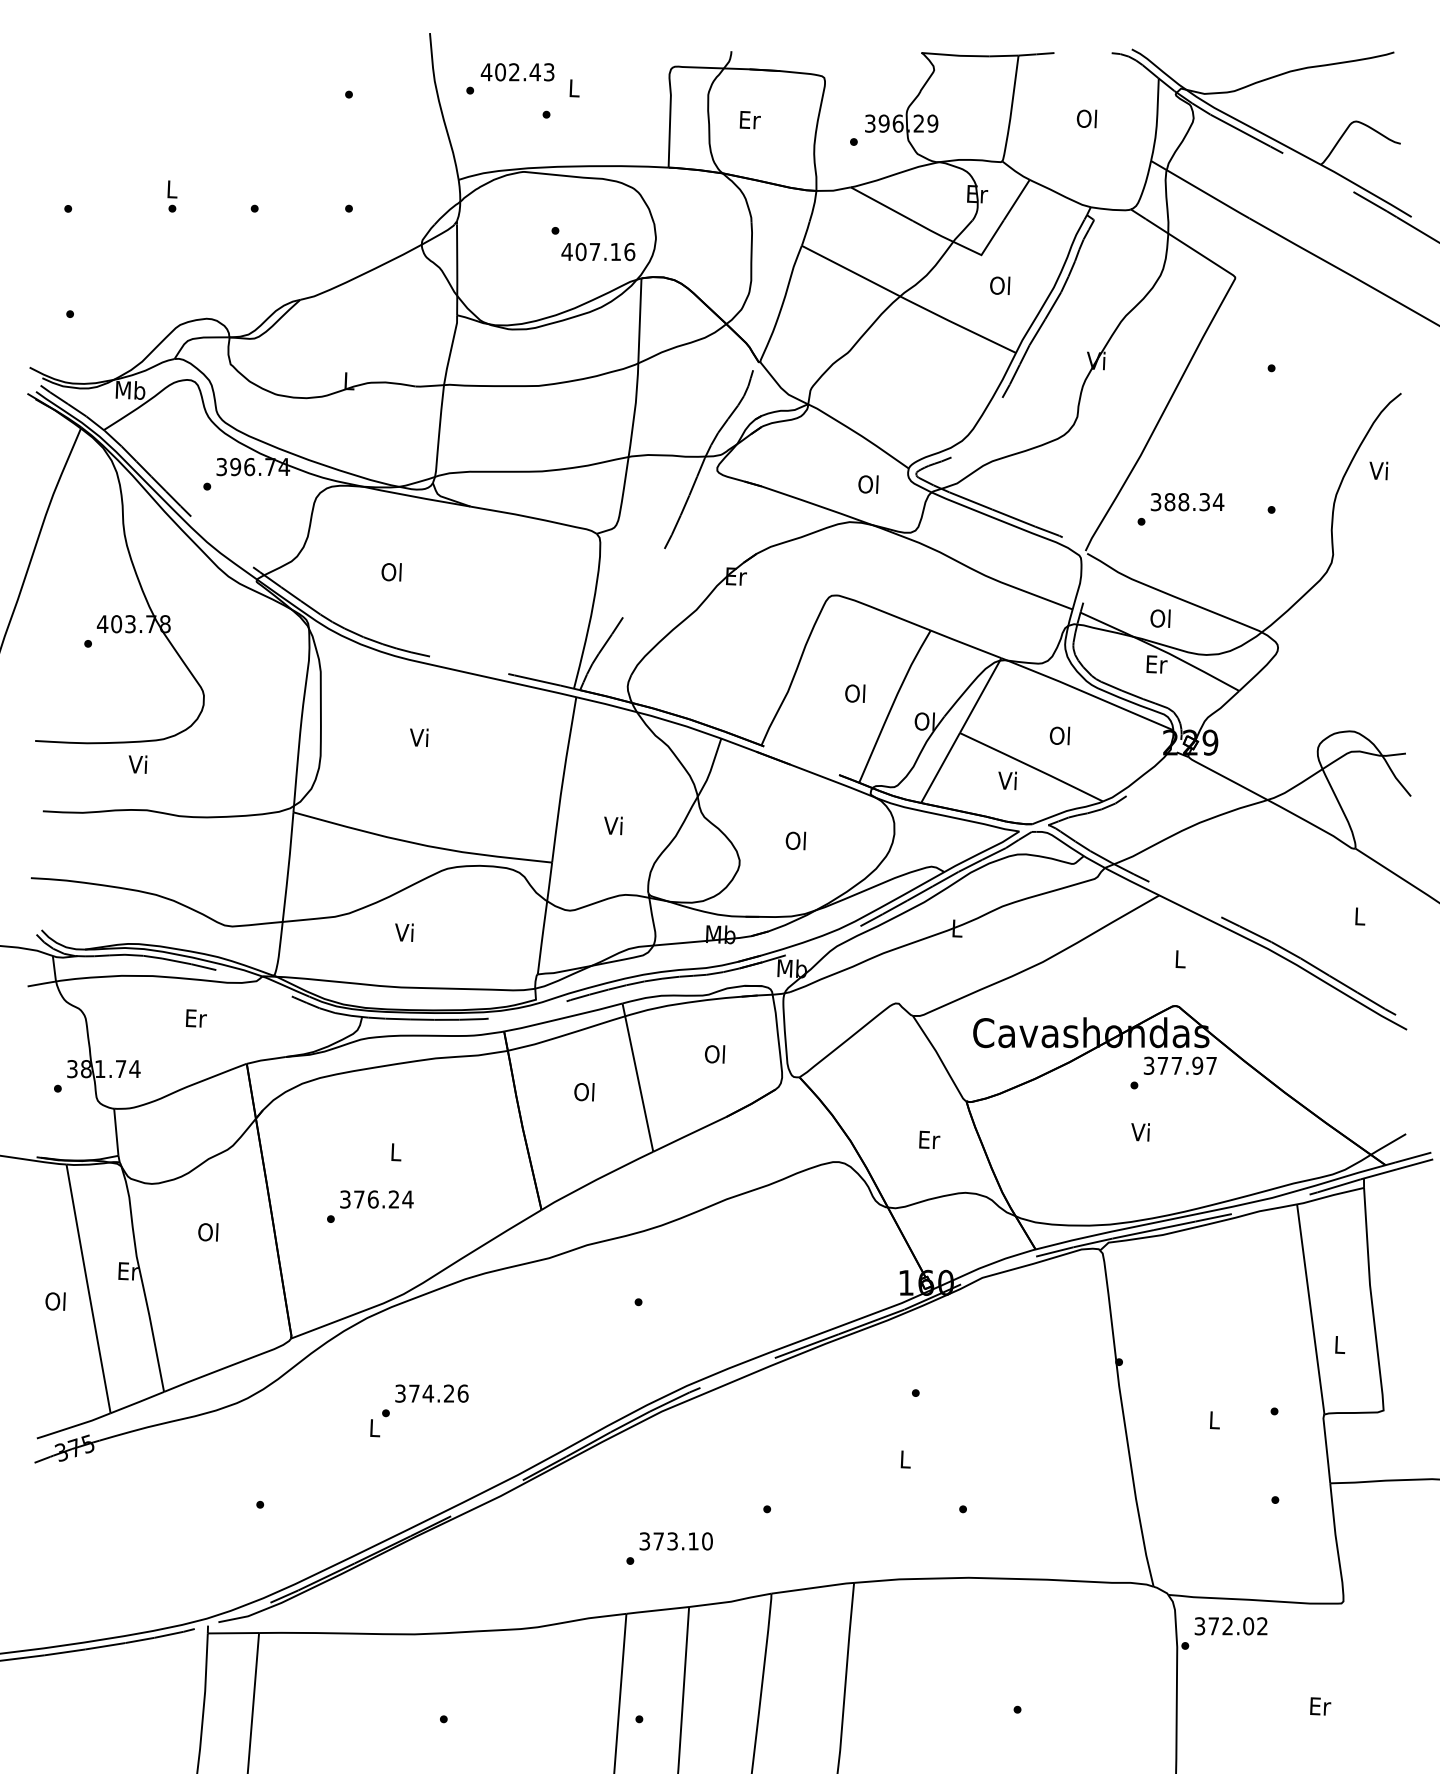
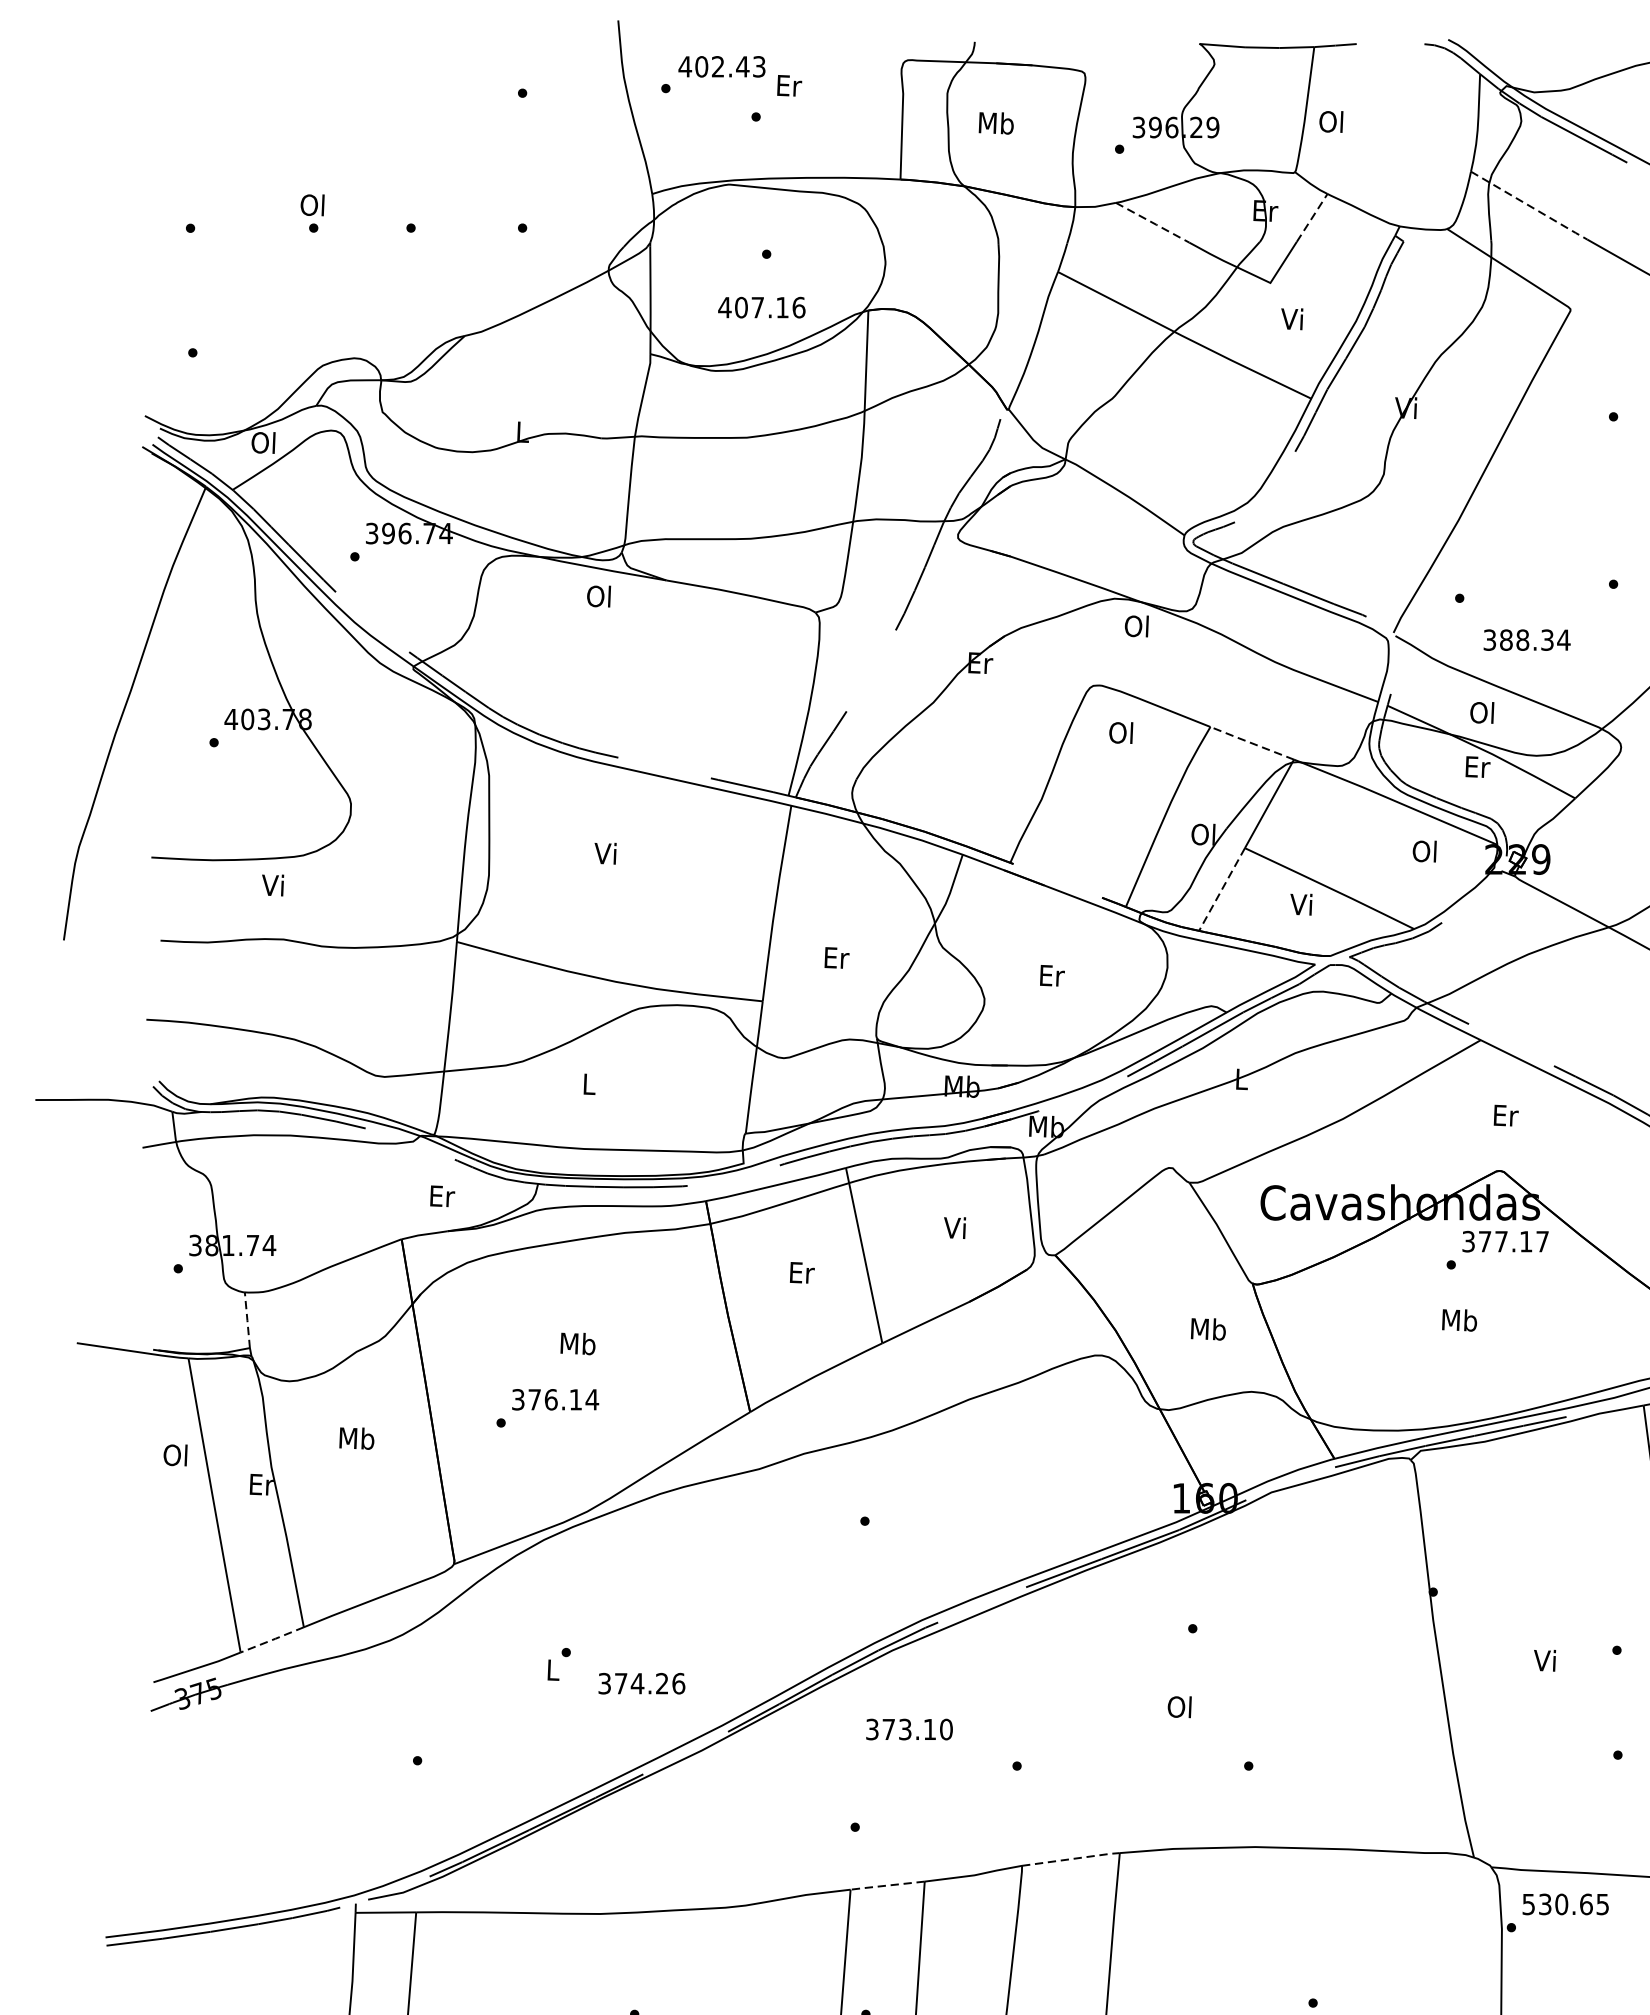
text: (574, 88) -> (789, 85), L -> Er
text: (1087, 118) -> (1331, 121), moved
text: (749, 119) -> (996, 122), Er -> Mb
text: (171, 189) -> (312, 205), L -> Ol
line: (1200, 189) -> (1529, 205), solid -> dashed
line: (1017, 199) -> (1313, 217), solid -> dashed
line: (882, 204) -> (1153, 223), solid -> dashed
text: (598, 251) -> (761, 307), moved
text: (1000, 285) -> (1292, 318), Ol -> Vi
text: (130, 390) -> (264, 443), Mb -> Ol
text: (868, 484) -> (1136, 626), moved
text: (1187, 502) -> (1527, 640), moved
text: (391, 572) -> (598, 596), moved
line: (965, 644) -> (1251, 743), solid -> dashed
text: (855, 693) -> (1121, 732), moved
text: (1059, 735) -> (1424, 851), moved
line: (940, 768) -> (1221, 890), solid -> dashed
text: (614, 825) -> (836, 957), Vi -> Er
text: (796, 840) -> (1051, 975), Ol -> Er
text: (404, 932) -> (588, 1084), Vi -> L
text: (1180, 959) -> (1505, 1115), L -> Er
text: (196, 1018) -> (442, 1196), moved
text: (714, 1054) -> (954, 1228), Ol -> Vi
text: (1197, 1065) -> (1525, 1241), 377.97 -> 377.17
text: (585, 1092) -> (802, 1273), Ol -> Er
line: (116, 1132) -> (247, 1320), solid -> dashed
text: (1141, 1132) -> (1459, 1320), Vi -> Mb
text: (928, 1139) -> (1207, 1328), Er -> Mb
text: (395, 1151) -> (577, 1342), L -> Mb
text: (393, 1199) -> (575, 1399), 376.24 -> 376.14
text: (208, 1232) -> (356, 1438), Ol -> Mb
text: (55, 1301) -> (175, 1455), moved
text: (431, 1393) -> (641, 1683), moved
line: (137, 1402) -> (272, 1639), solid -> dashed
text: (1213, 1420) -> (1544, 1661), L -> Vi
text: (904, 1459) -> (1179, 1707), L -> Ol
text: (675, 1541) -> (908, 1729), moved
line: (813, 1587) -> (1071, 1858), solid -> dashed
line: (656, 1610) -> (886, 1885), solid -> dashed
text: (1231, 1626) -> (1566, 1904), 372.02 -> 530.65

